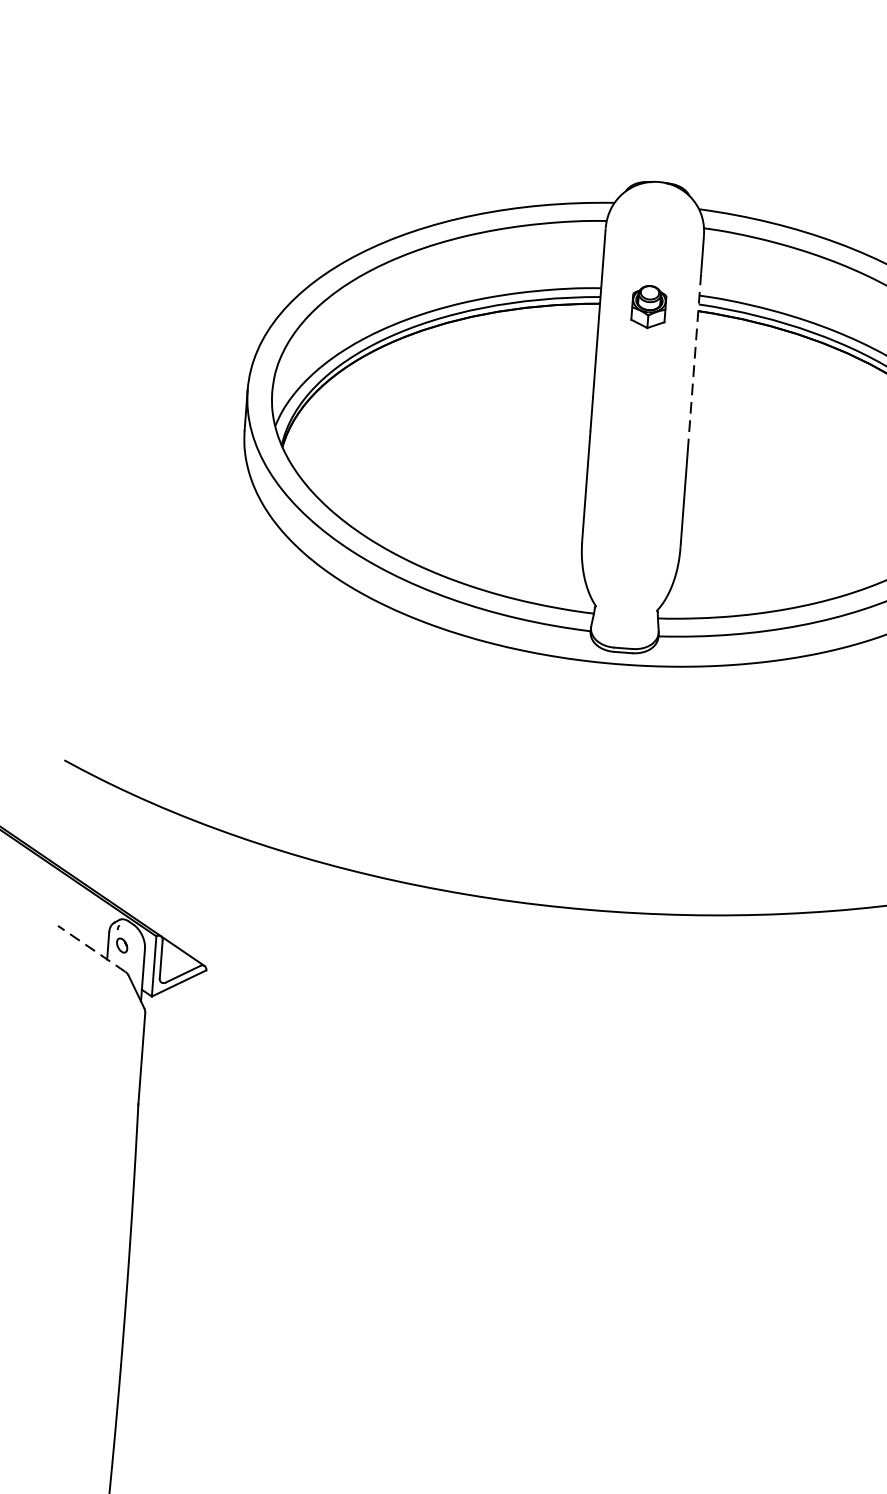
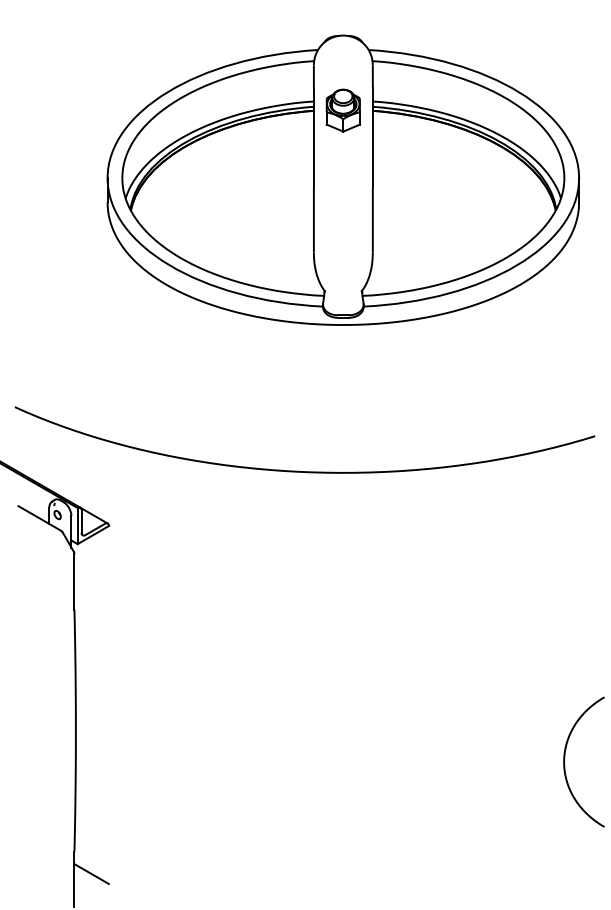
part: (647, 306) -> (342, 110), size x1.67
line: (694, 355) -> (372, 137), dashed -> solid
line: (91, 949) -> (39, 518), dashed -> solid

